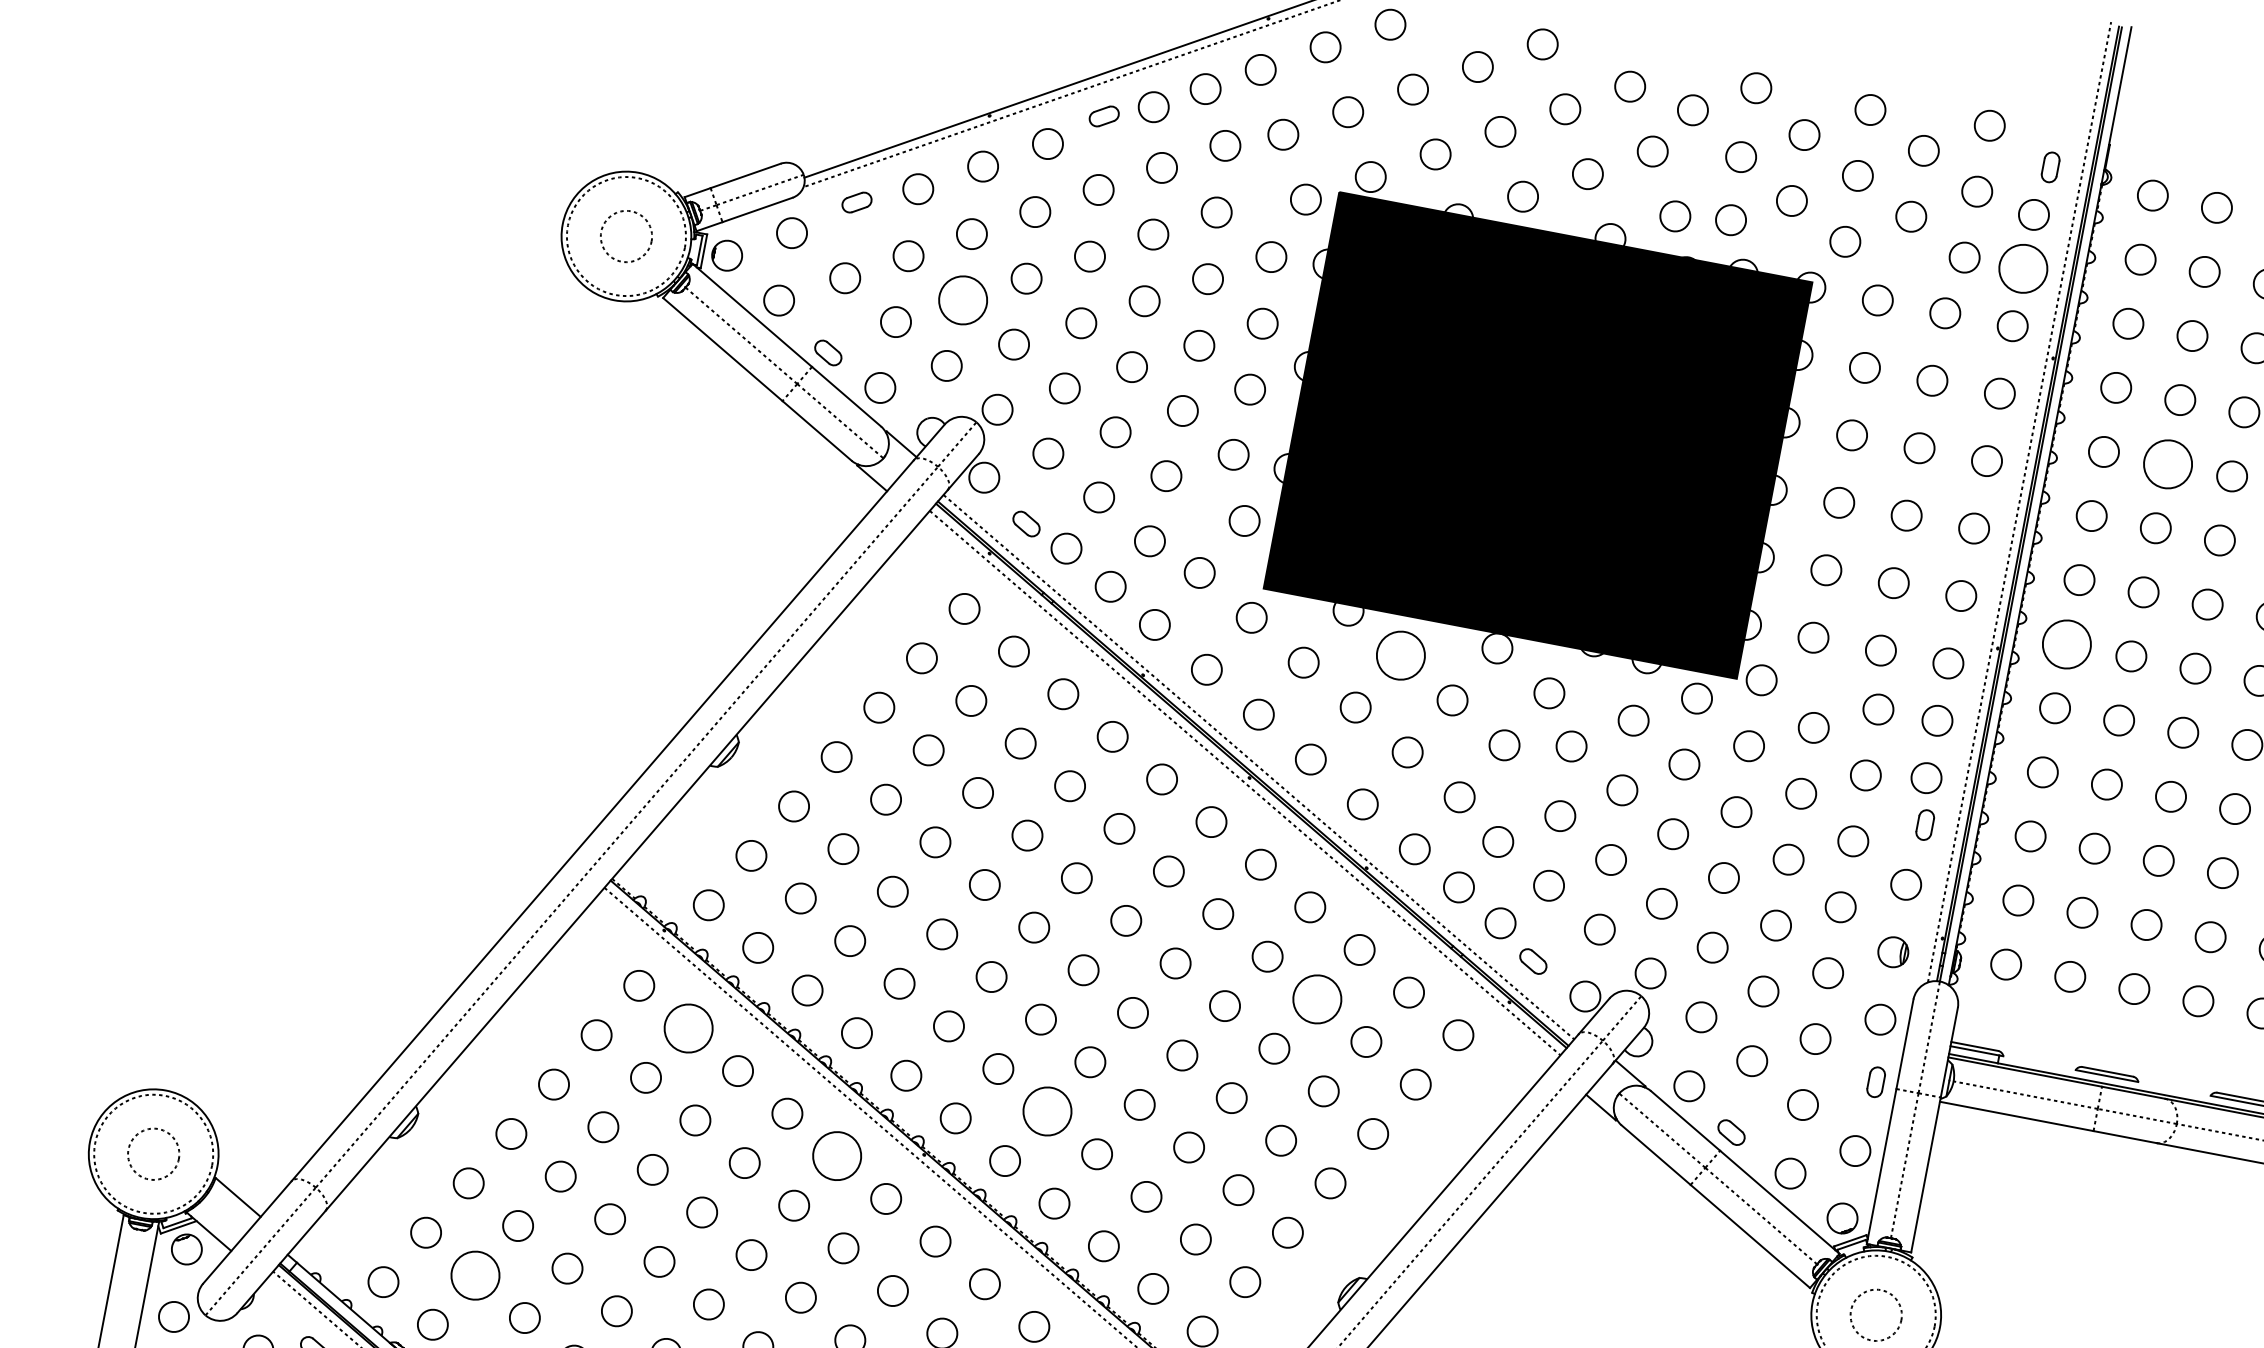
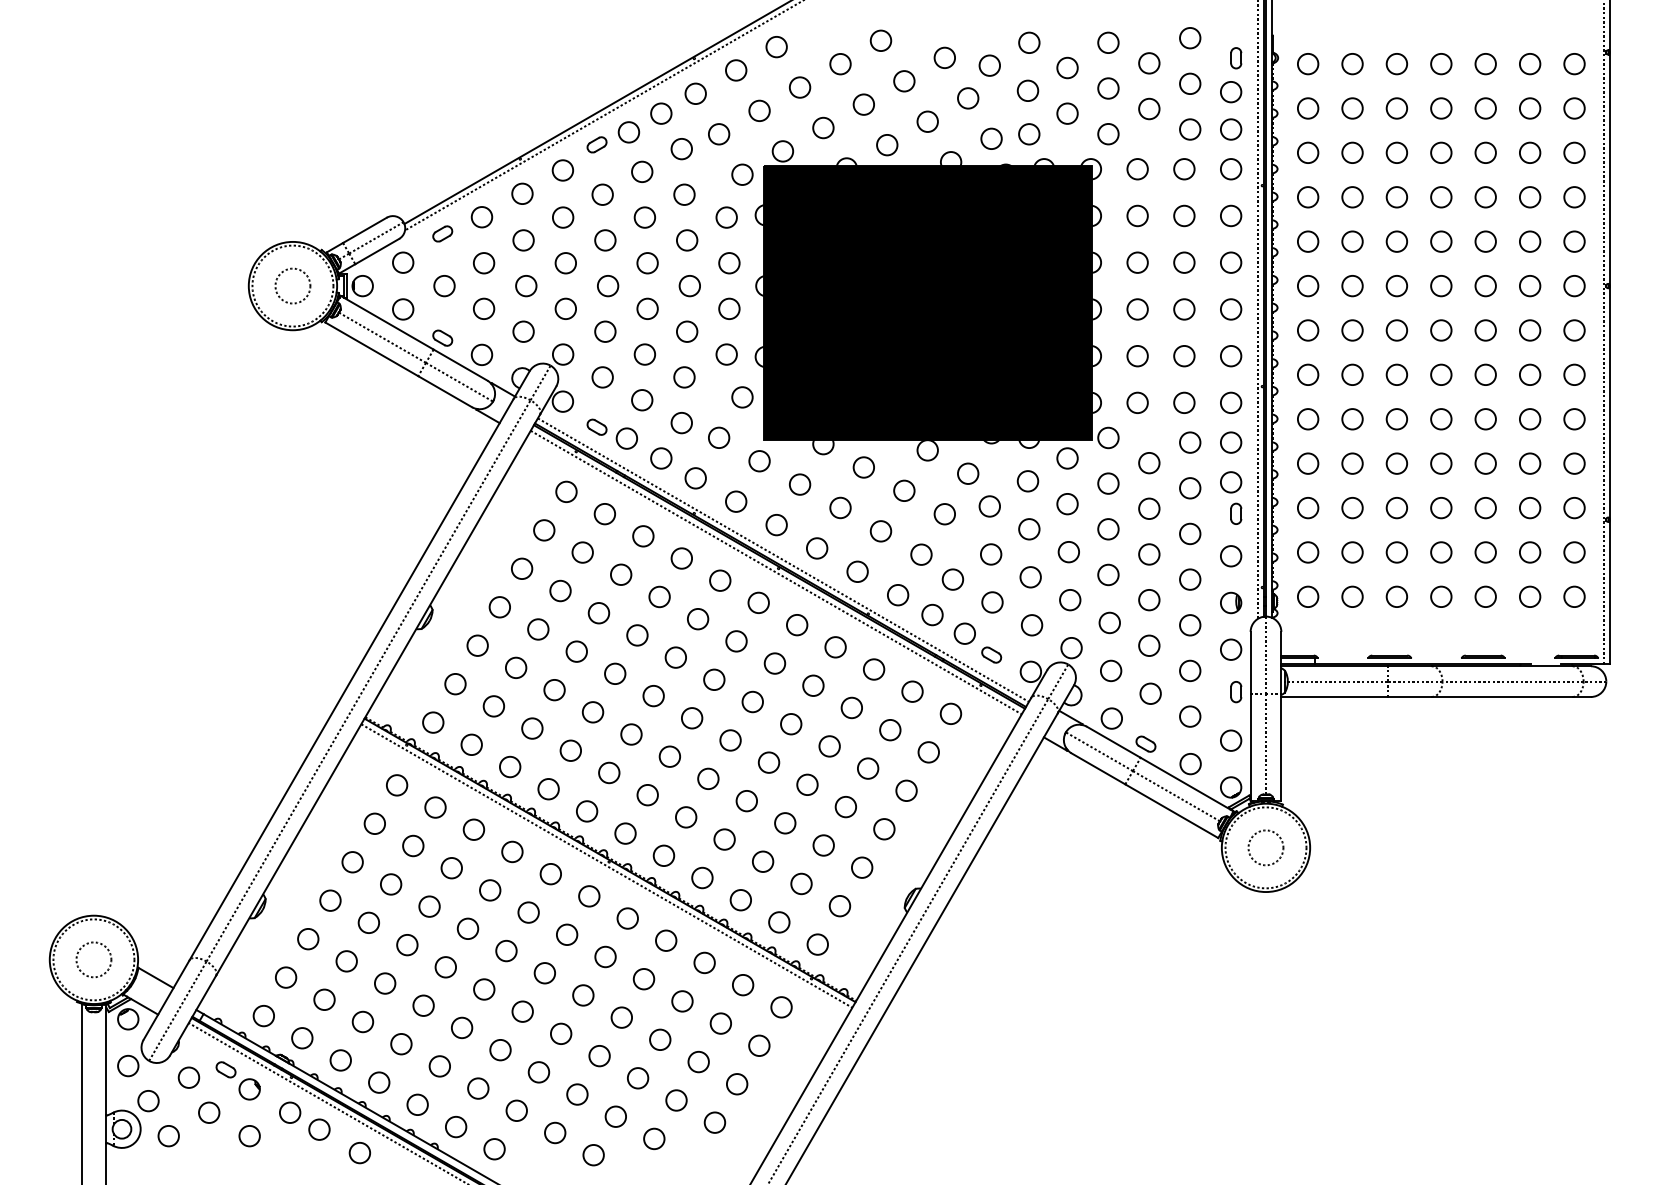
circle: (2024, 268) -> (1231, 129), size x0.62
circle: (963, 301) -> (526, 286), size x0.62
circle: (2168, 463) -> (1352, 241), size x0.62
circle: (2067, 643) -> (1308, 374), size x0.62
circle: (1400, 655) -> (863, 467), size x0.62
circle: (1316, 998) -> (851, 707), size x0.62
circle: (688, 1028) -> (435, 807), size x0.62
circle: (1048, 1111) -> (686, 817), size x0.62
circle: (836, 1156) -> (550, 874), size x0.62
circle: (475, 1274) -> (324, 999), size x0.62

